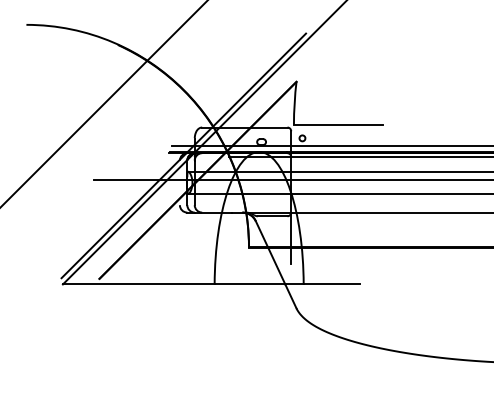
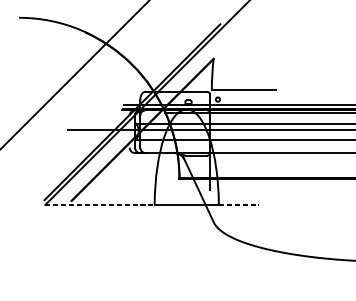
line: (138, 284) -> (99, 204), solid -> dashed
line: (332, 284) -> (239, 204), solid -> dashed

